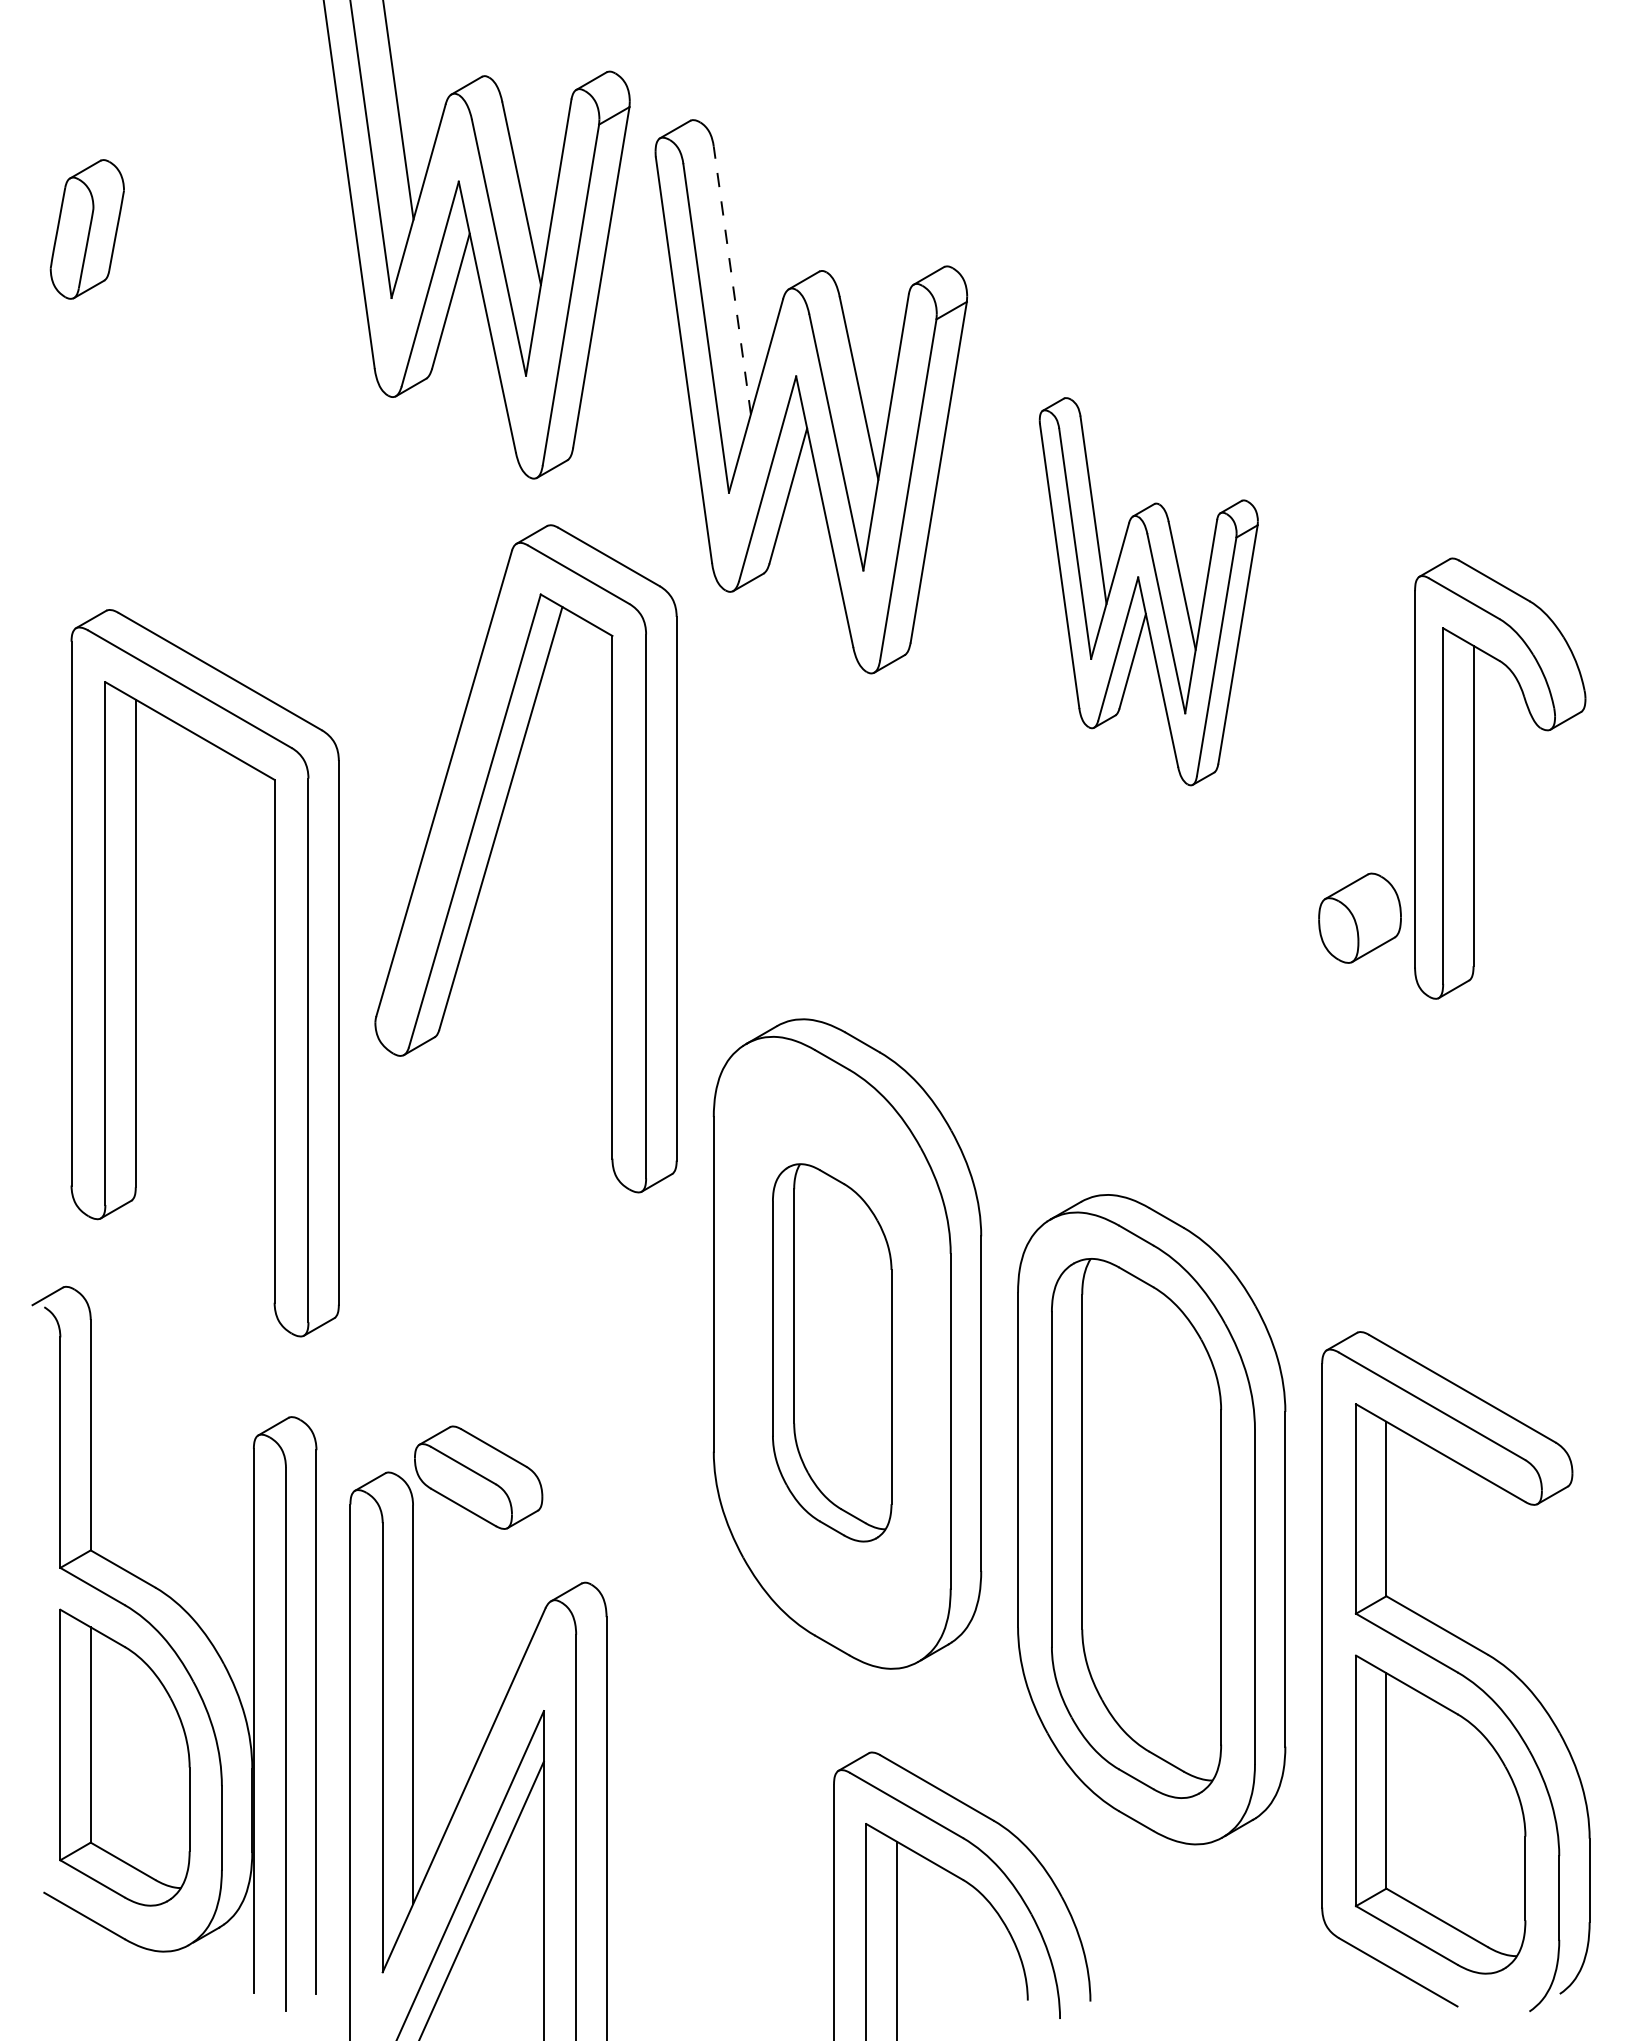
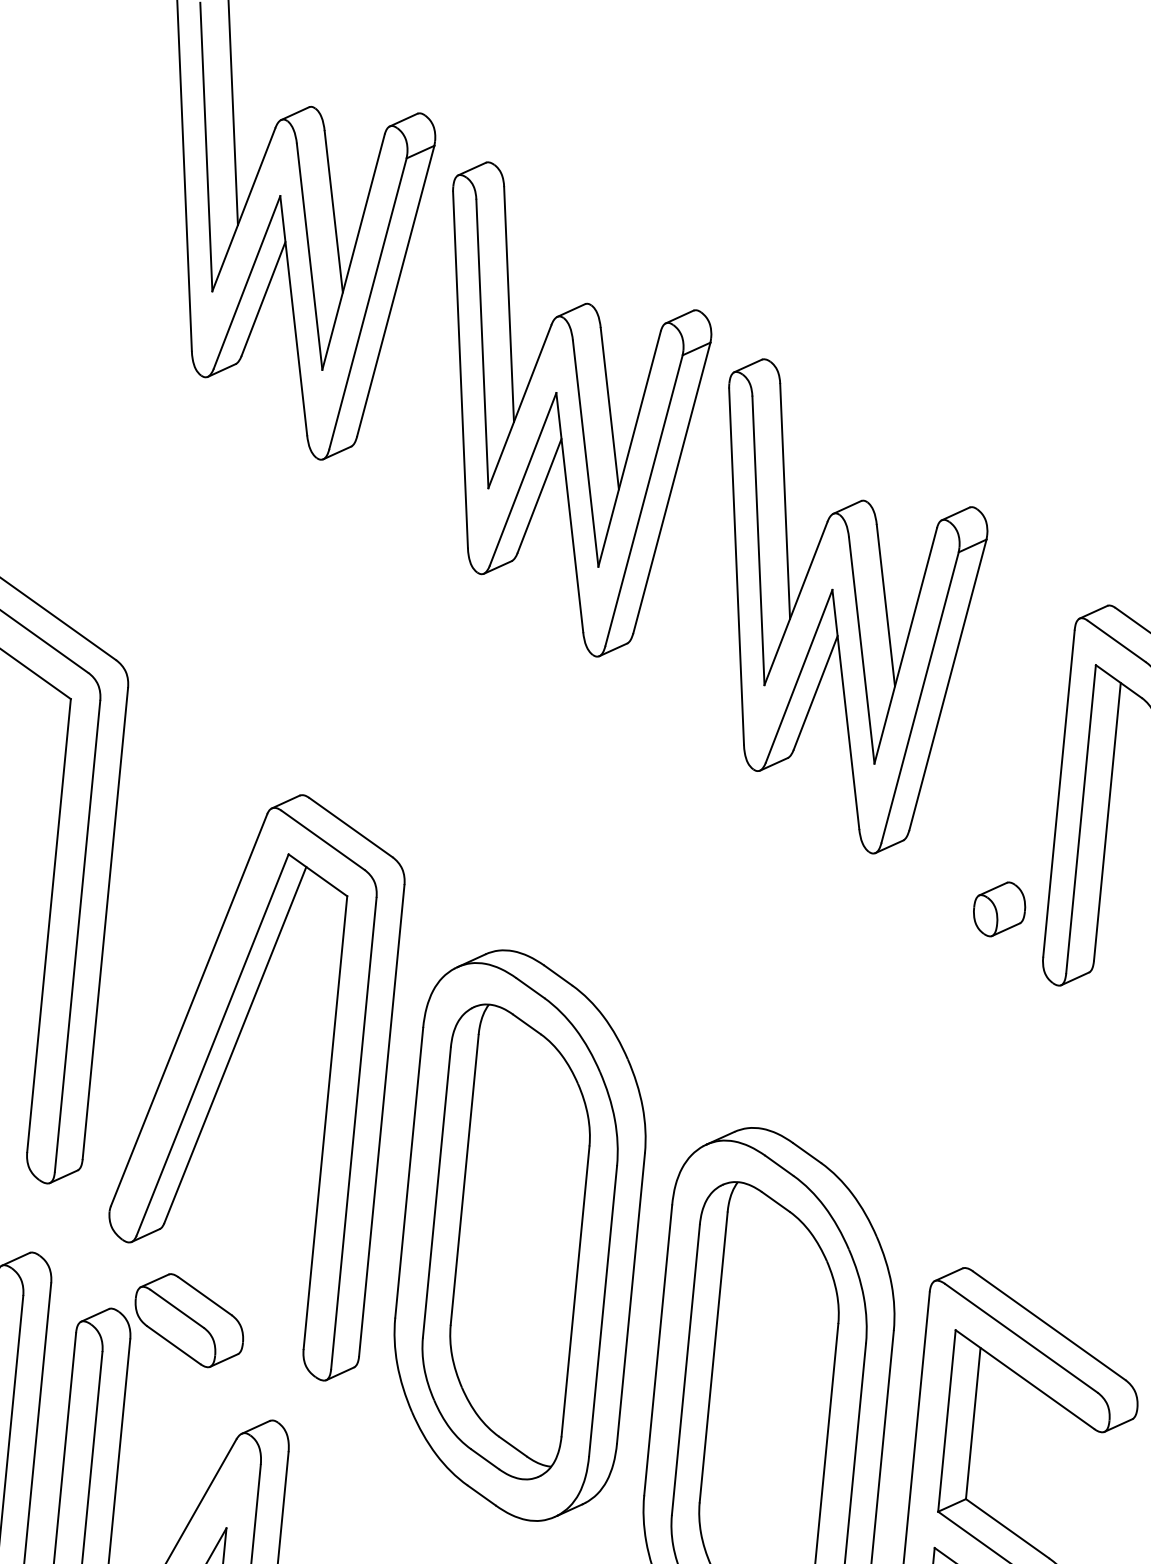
line: (732, 279) -> (509, 303), dashed -> solid
part: (1148, 591) -> (843, 608), size x1.43
part: (493, 848) -> (226, 1070), moved
part: (1359, 917) -> (999, 908), size x0.71
part: (831, 1352) -> (505, 1241), size x1.43

